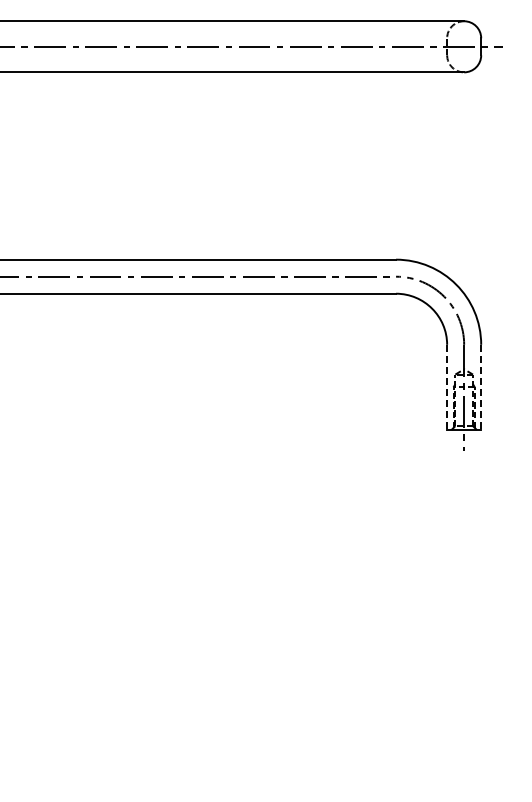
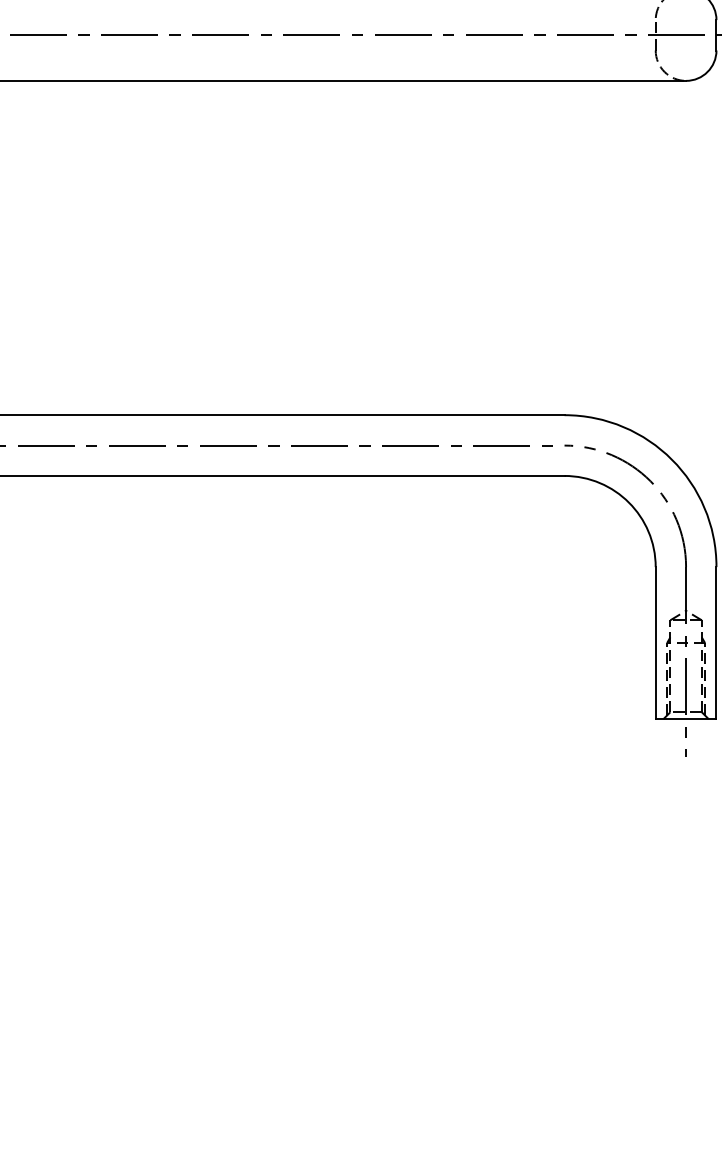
line: (447, 387) -> (656, 643), dashed -> solid
line: (481, 387) -> (717, 643), dashed -> solid

